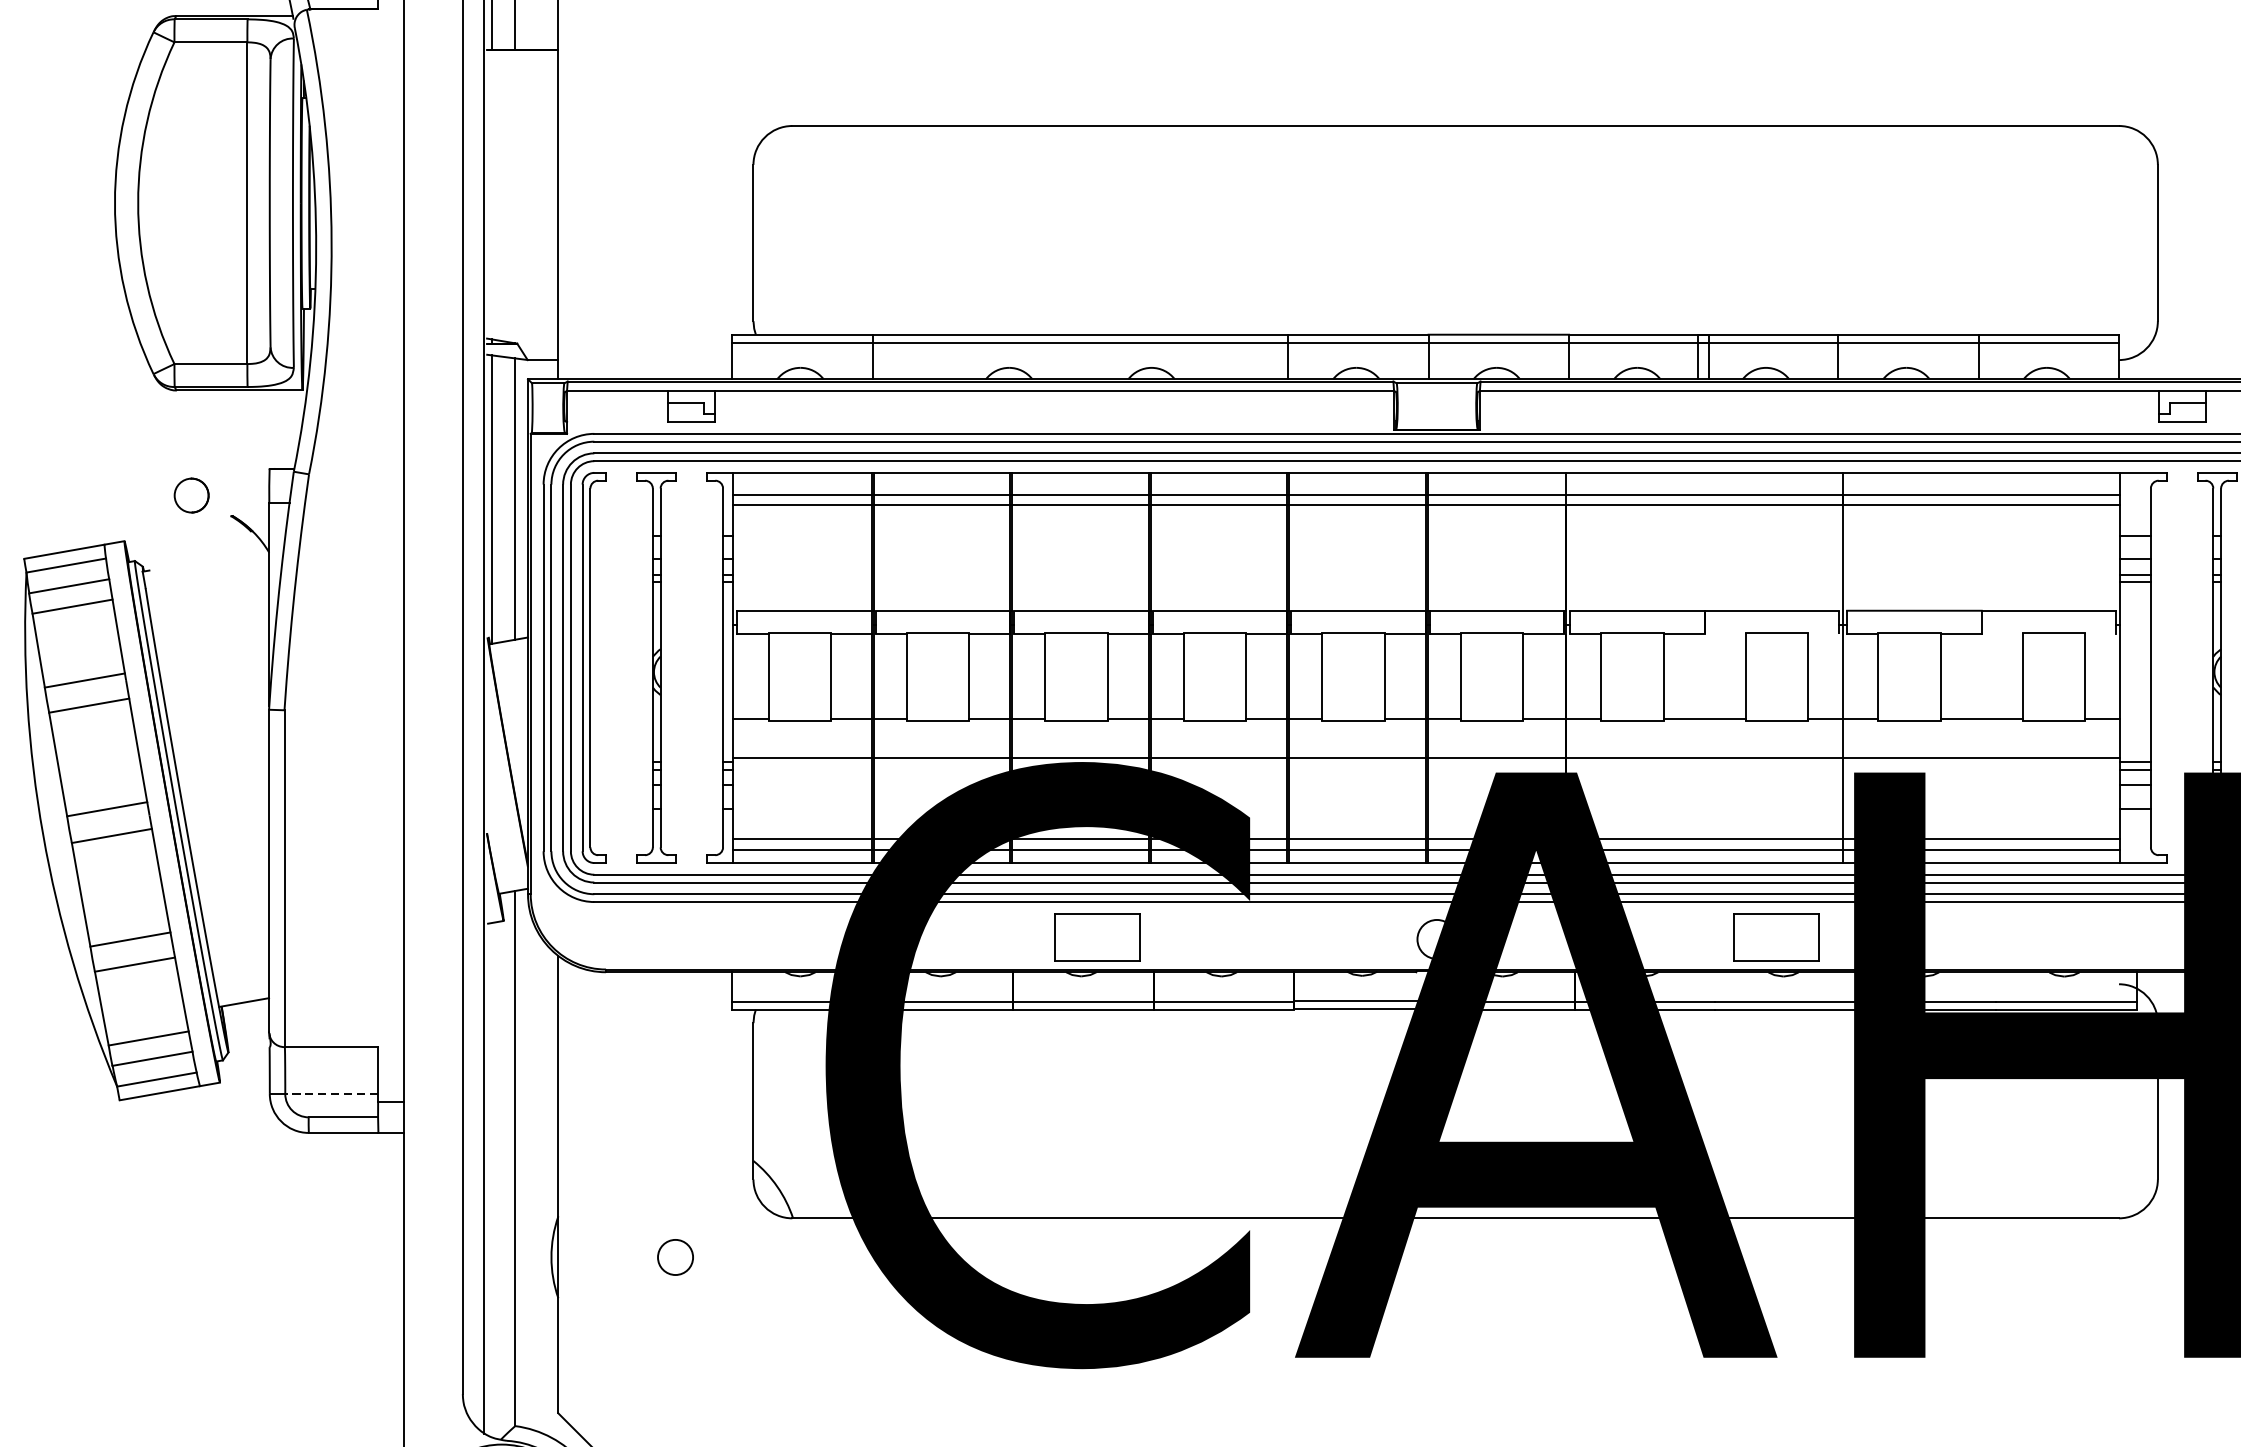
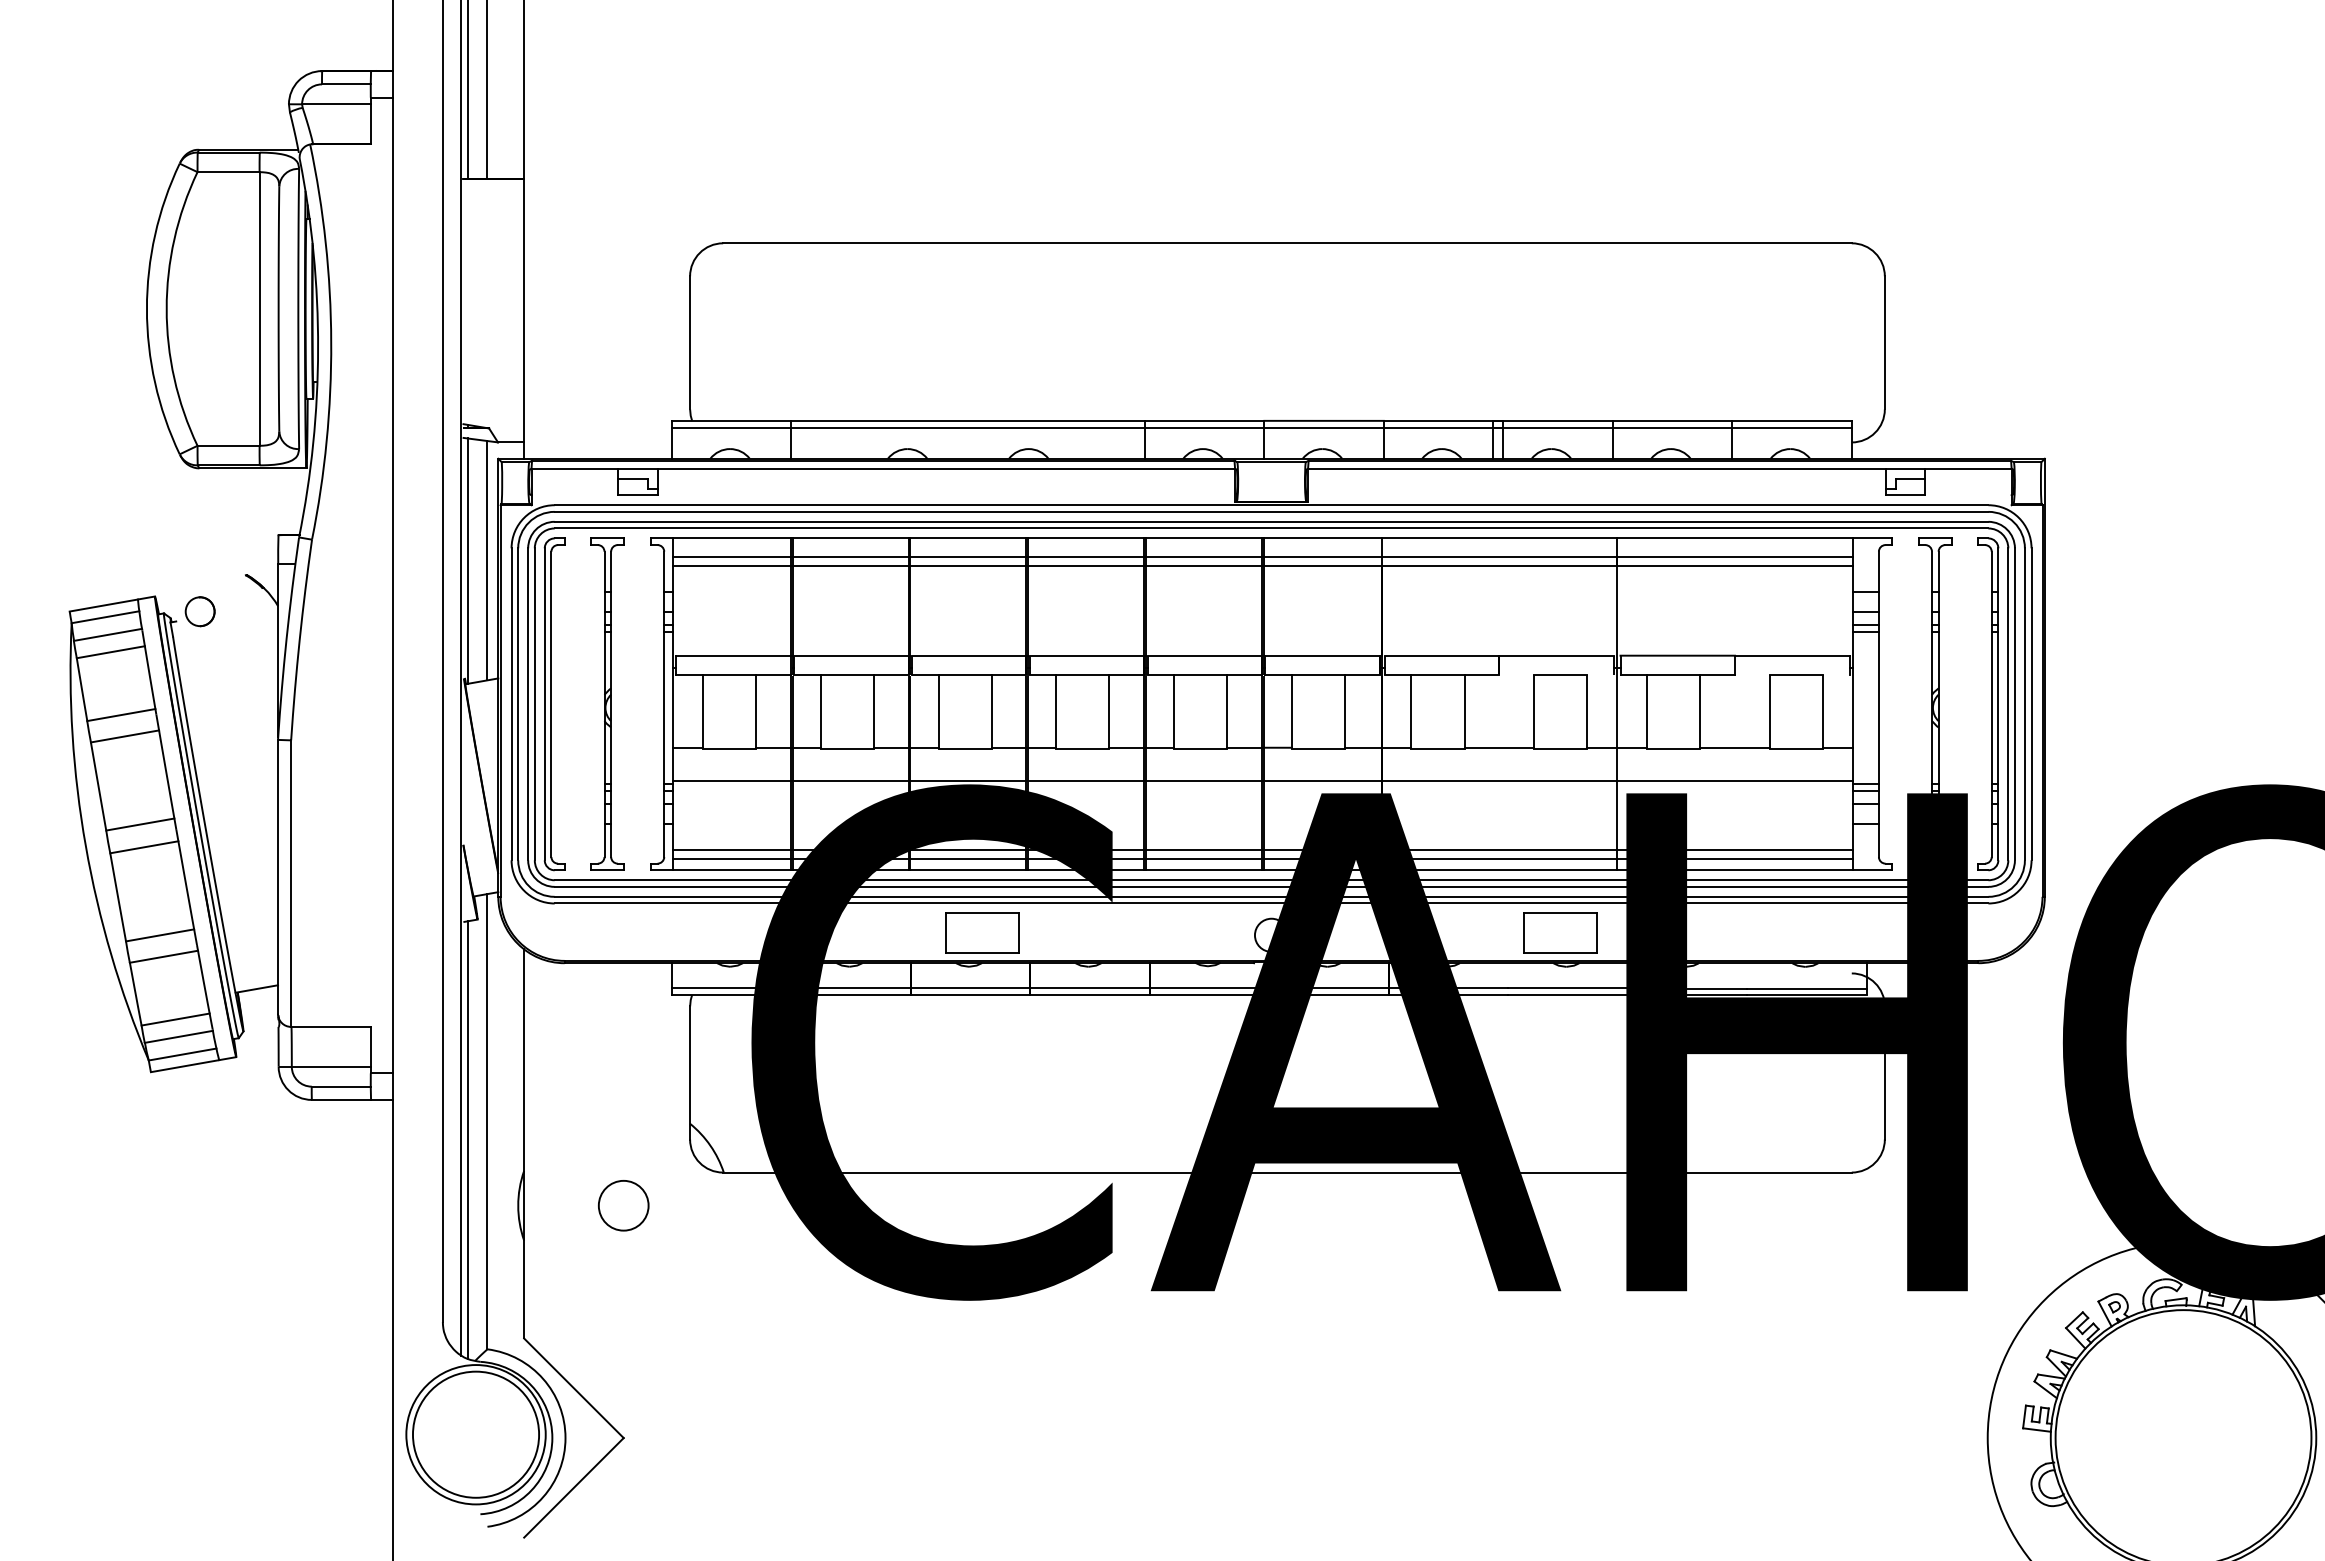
part: (190, 495) -> (199, 611), moved
line: (330, 1093) -> (330, 1066), dashed -> solid
line: (491, 1179) -> (467, 1139), added
circle: (675, 1257) -> (623, 1205), size x1.67

